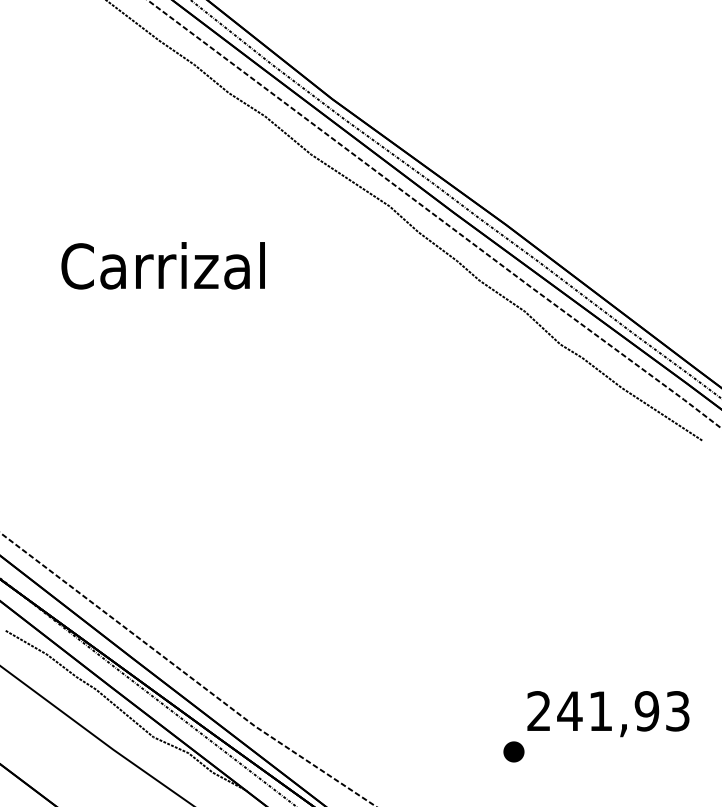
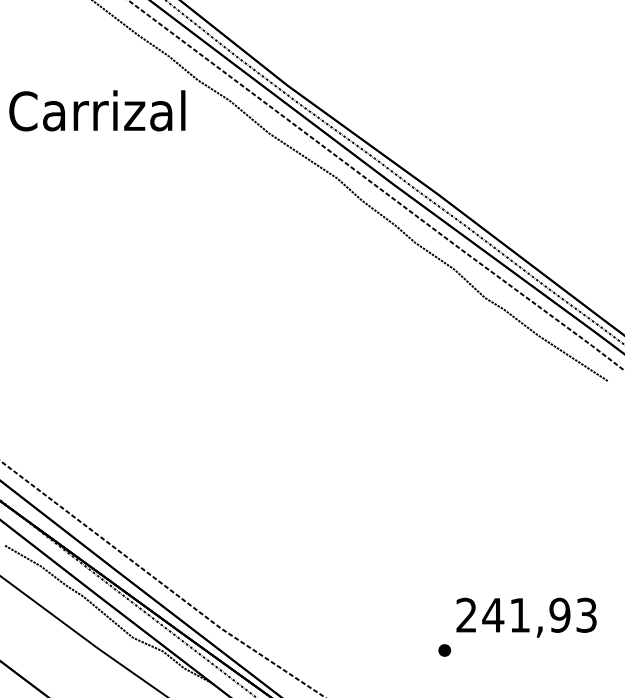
text: (163, 265) -> (97, 110), moved
part: (513, 751) -> (444, 650), size x0.7

